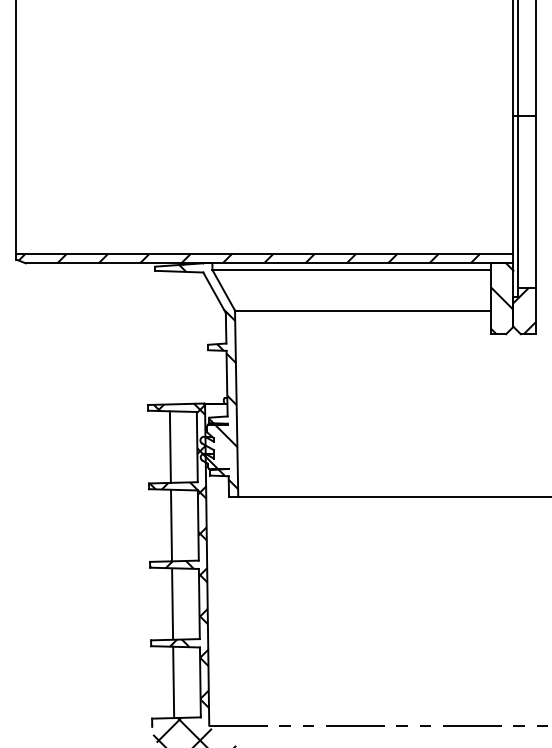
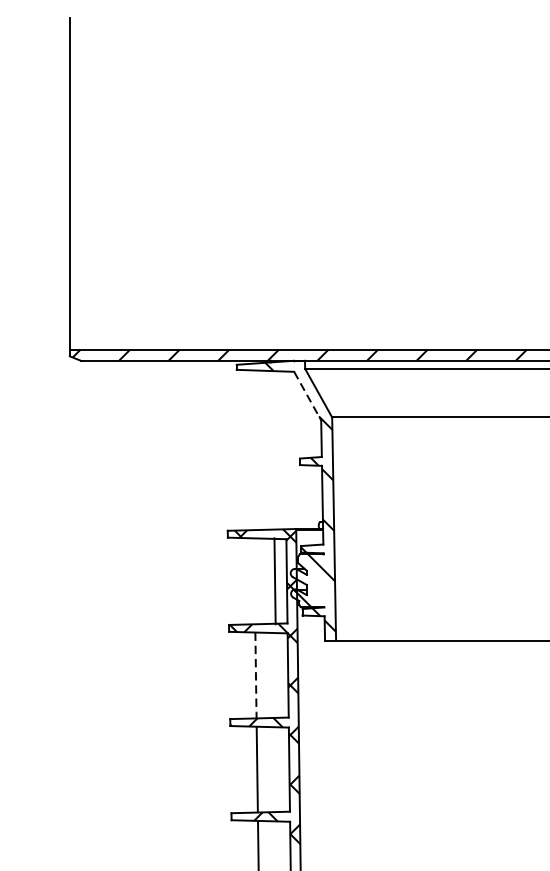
line: (214, 293) -> (307, 397), solid -> dashed
line: (169, 446) -> (273, 580), moved
line: (171, 526) -> (255, 676), solid -> dashed

